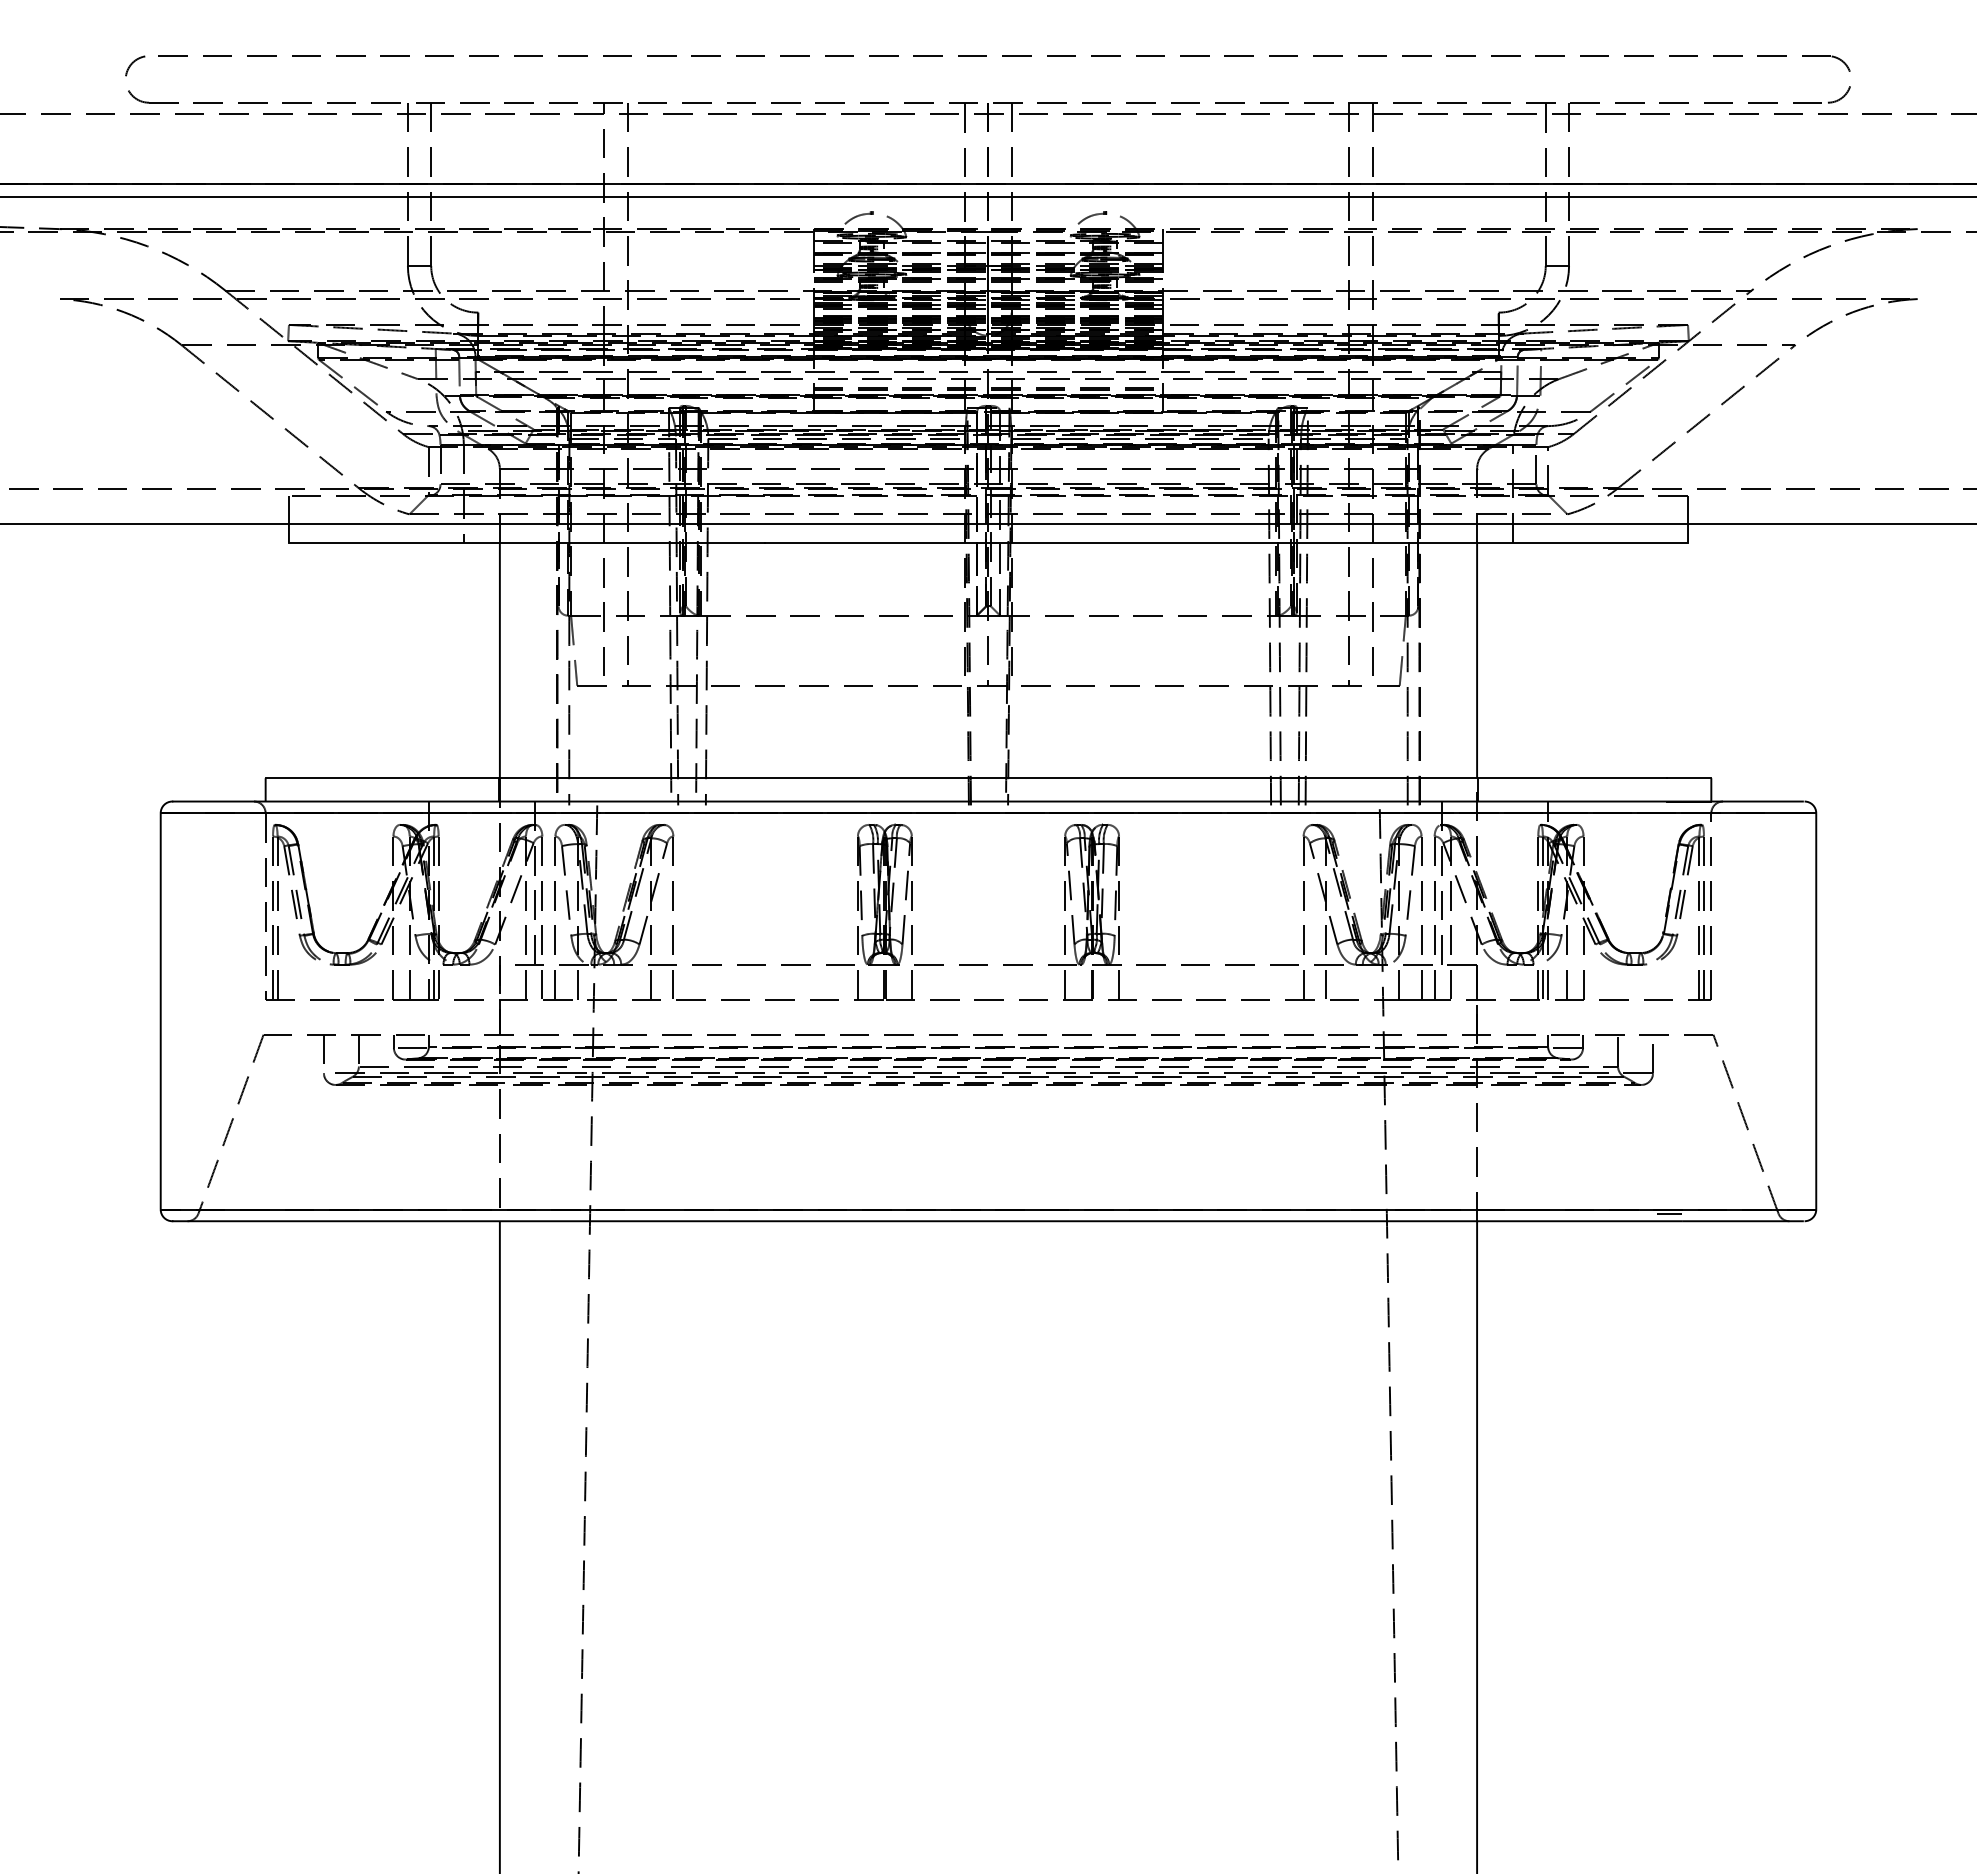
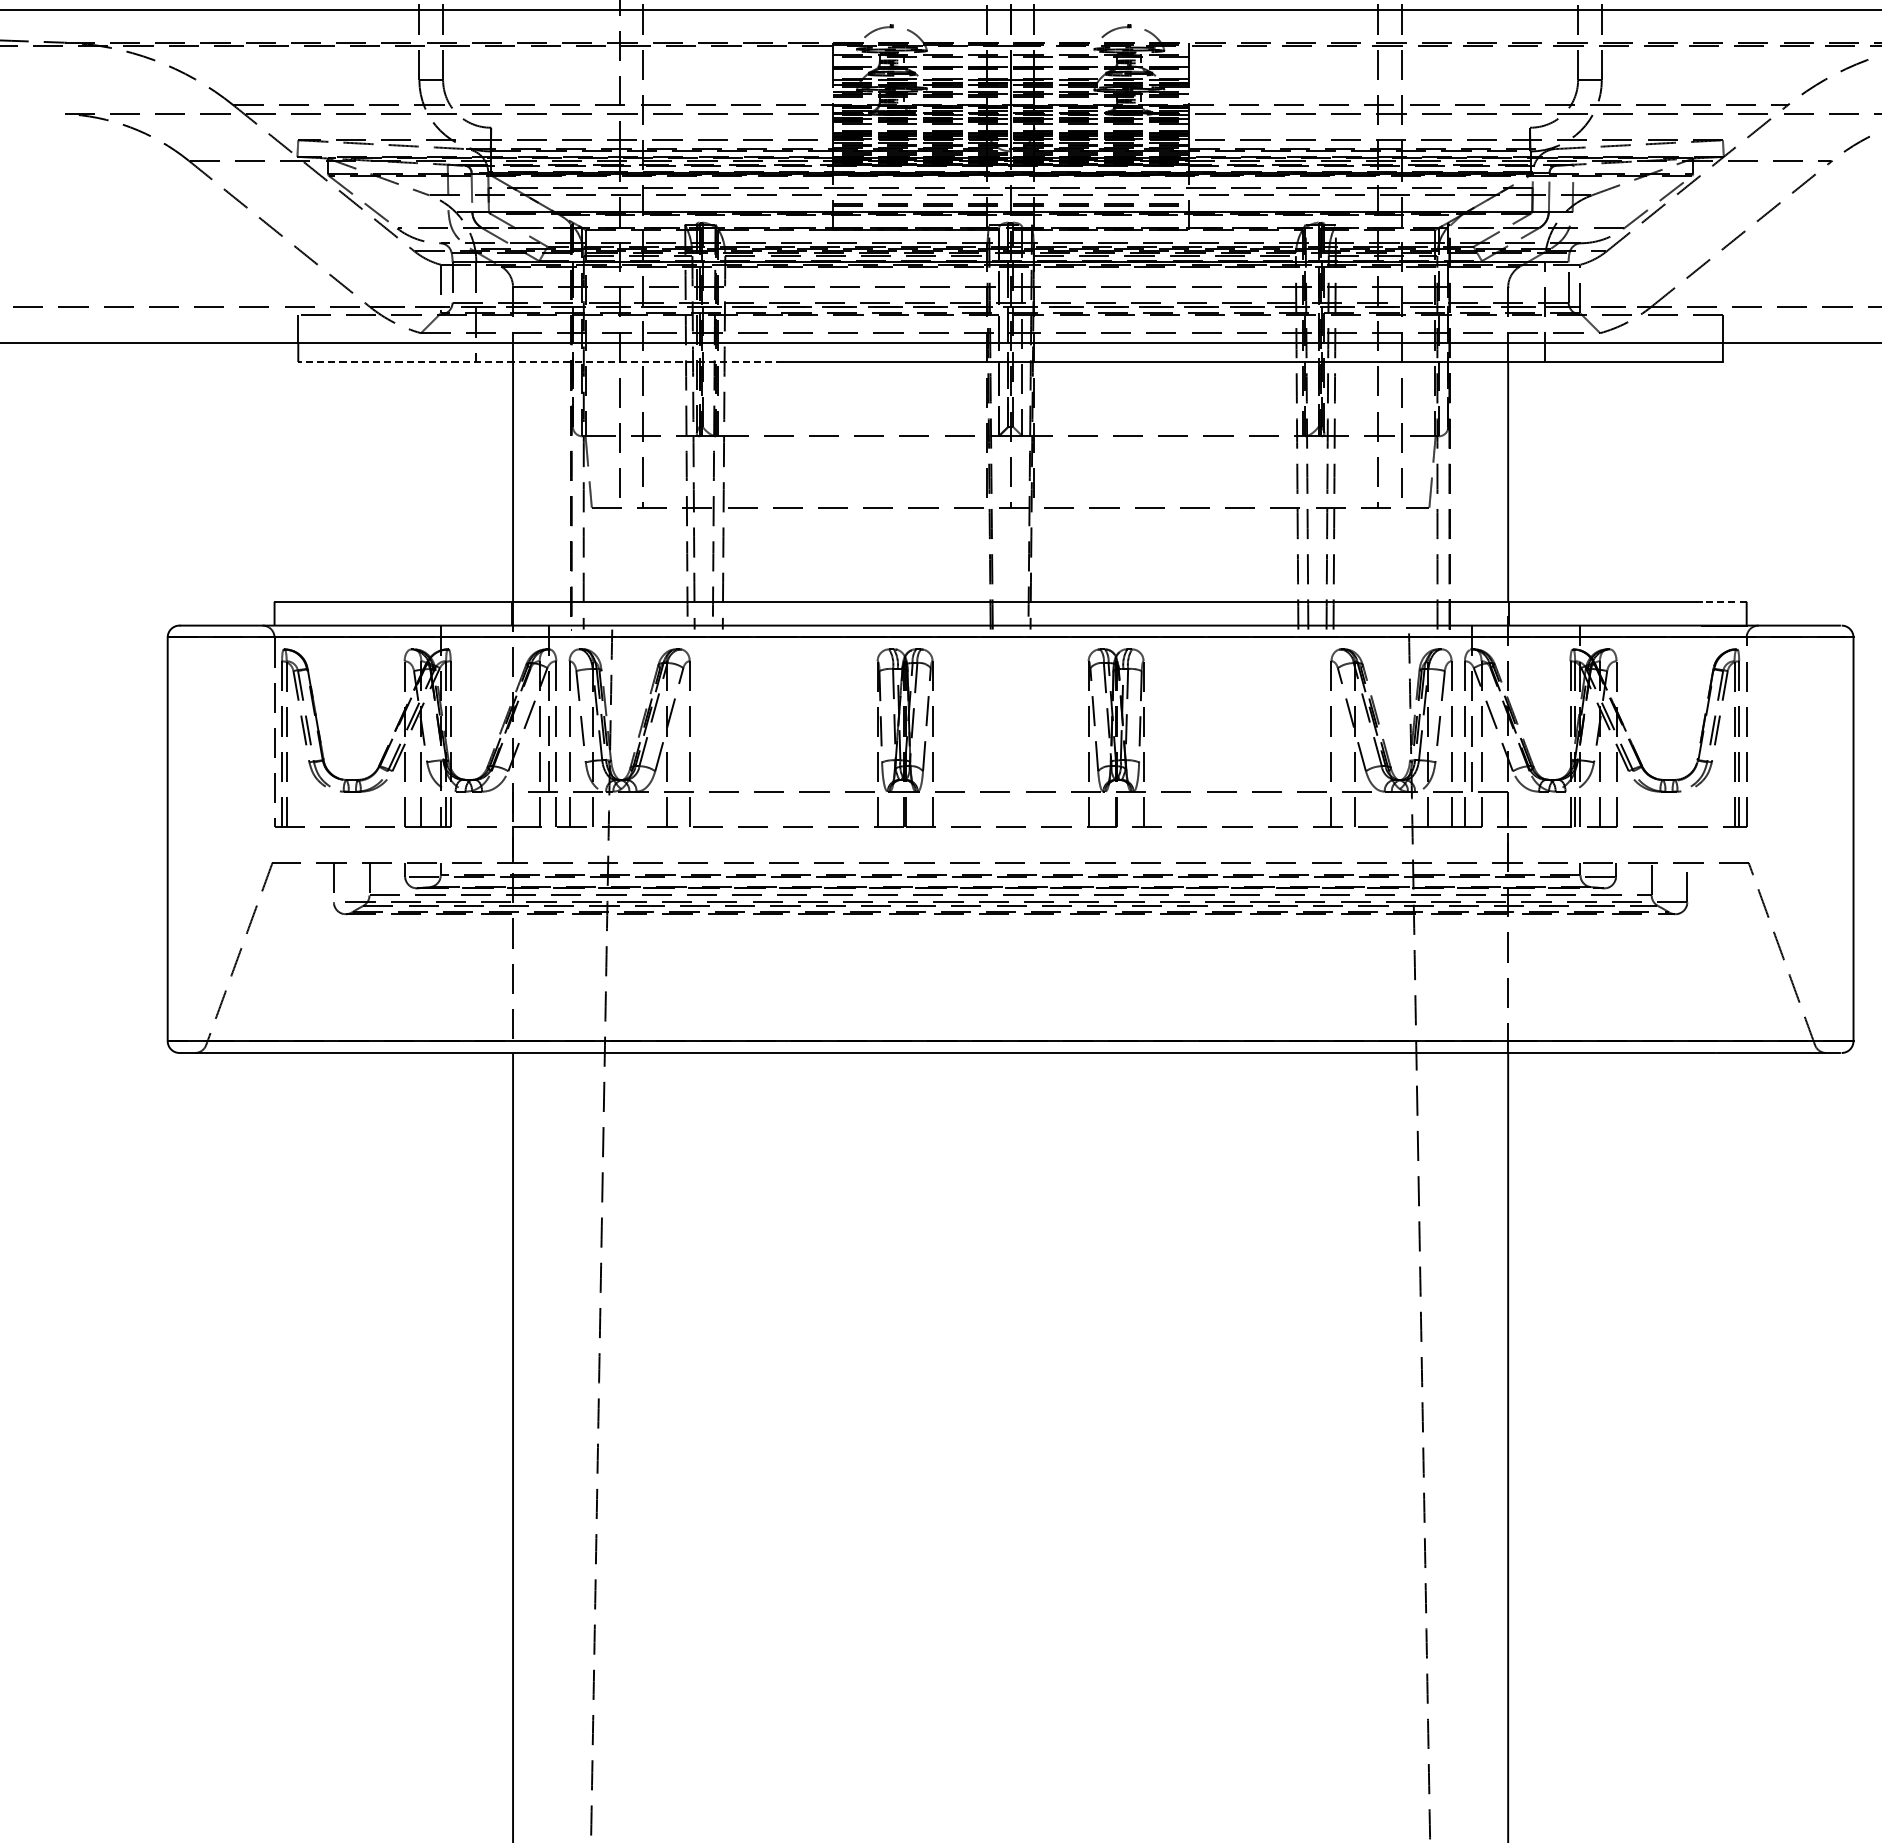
line: (526, 542) -> (540, 361), solid -> dashed
line: (1689, 778) -> (1724, 602), solid -> dashed
line: (1669, 1213) -> (1704, 1045), removed

